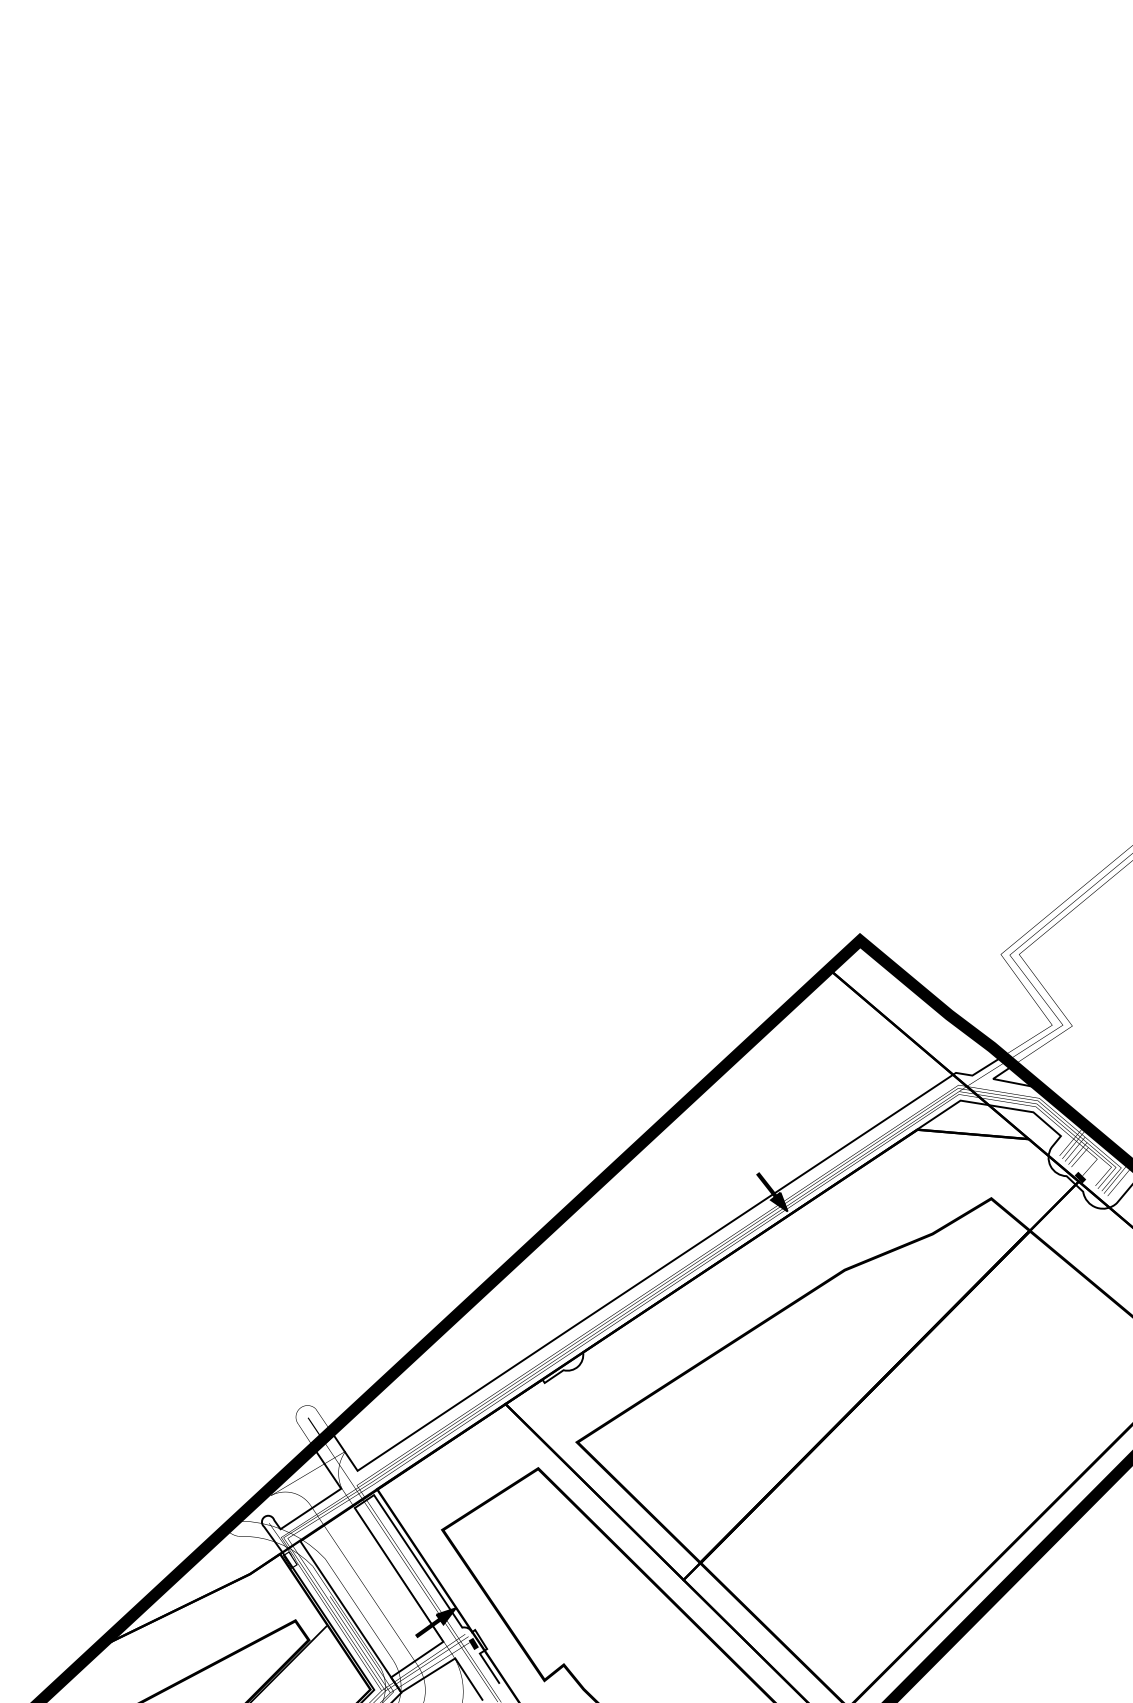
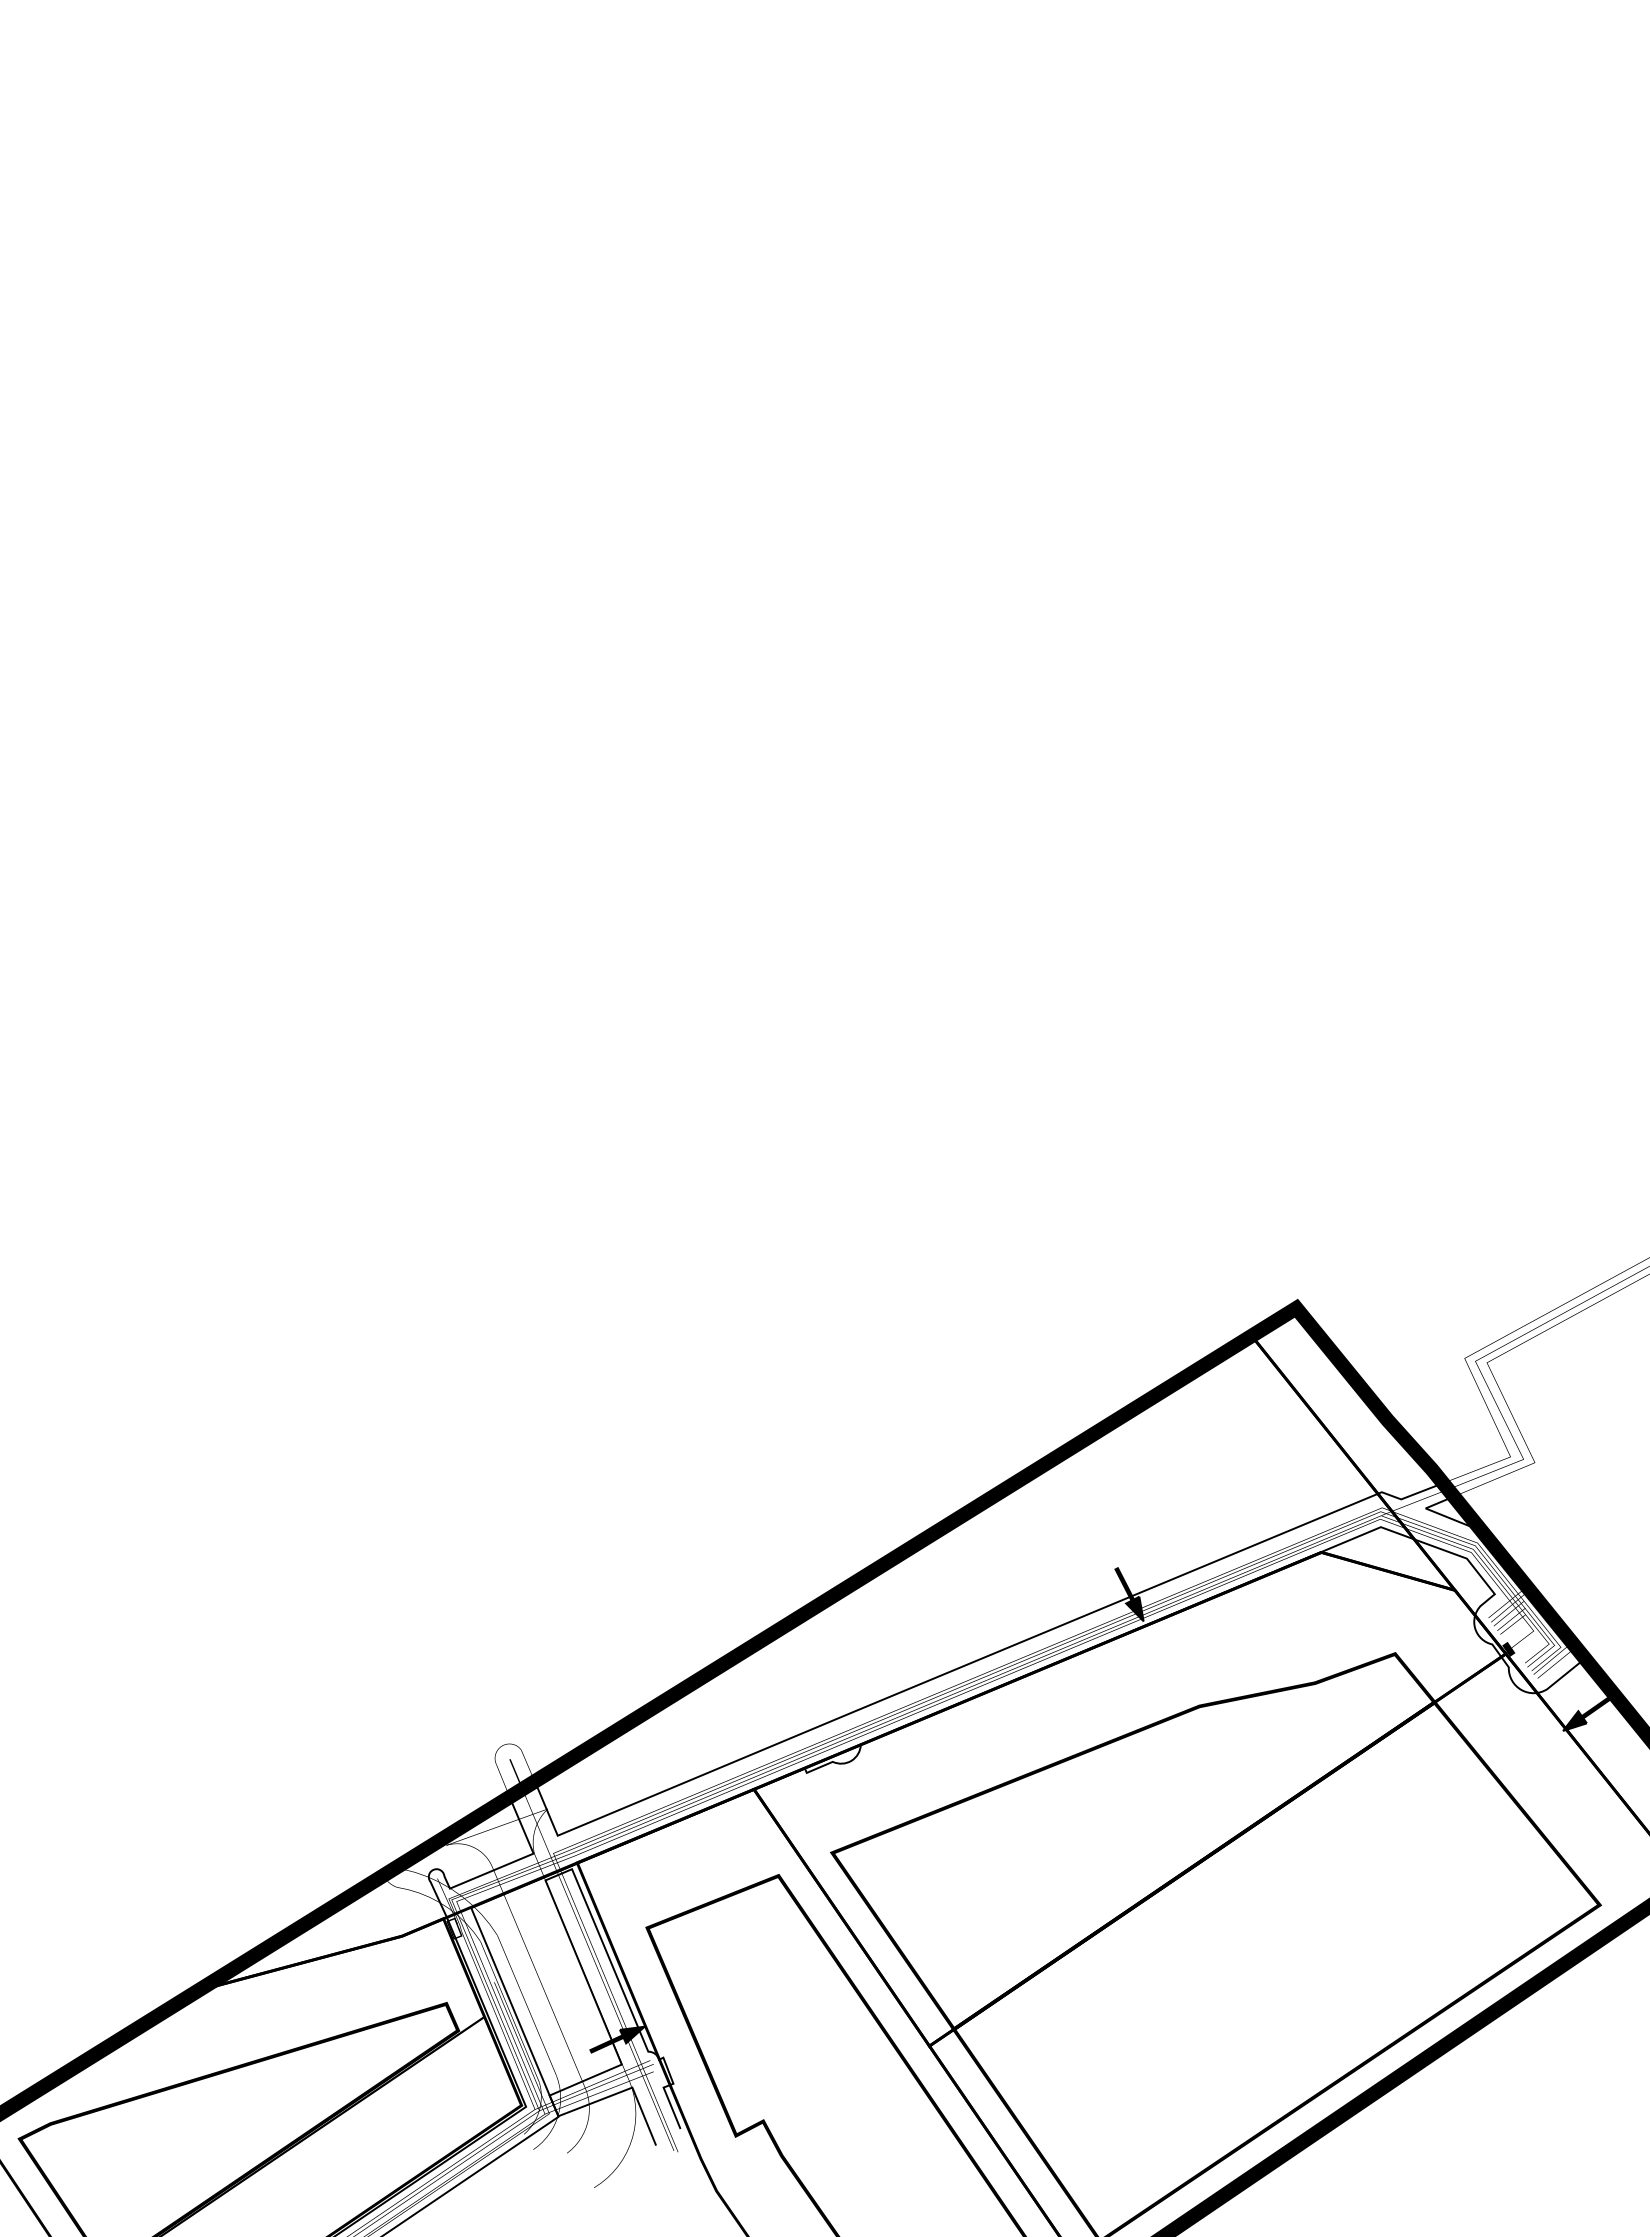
fill: (473, 1644) -> (657, 2074), removed

